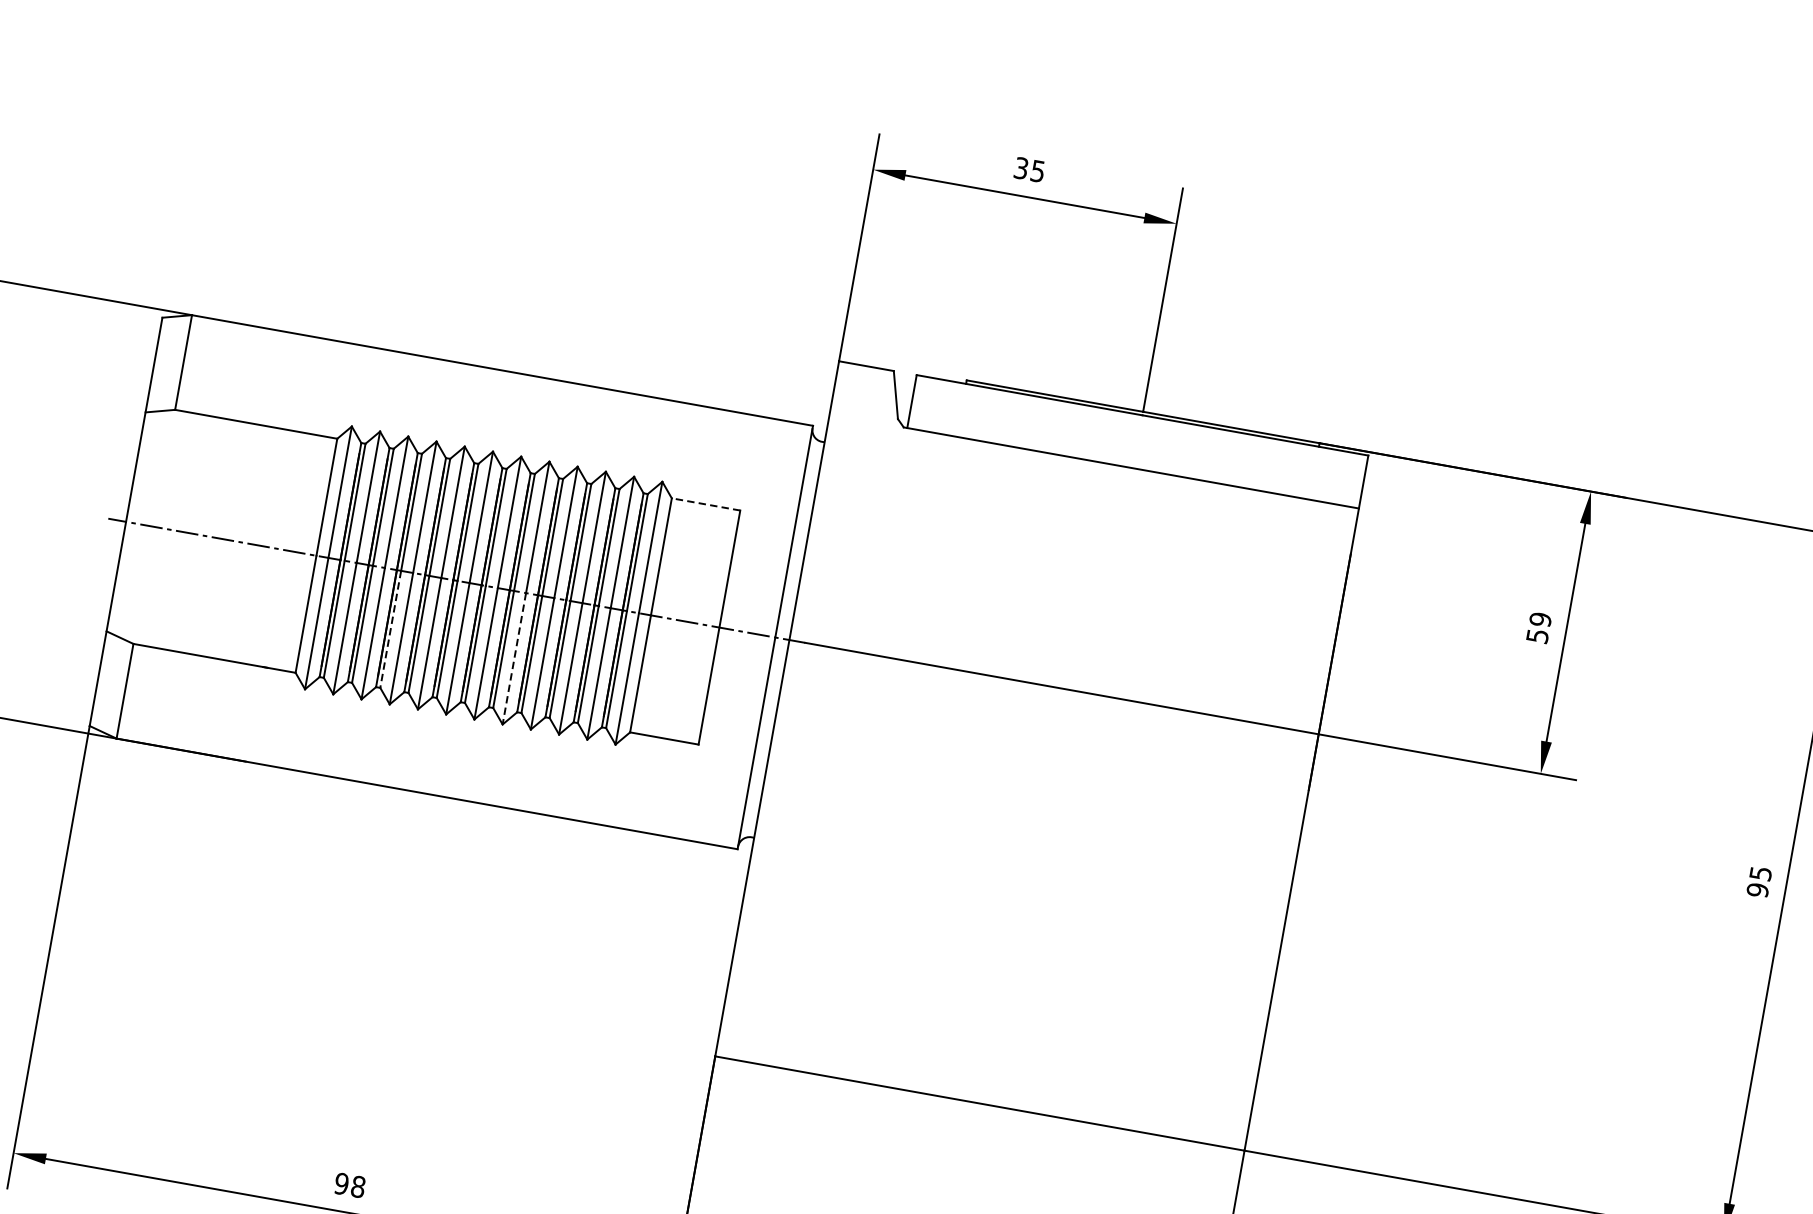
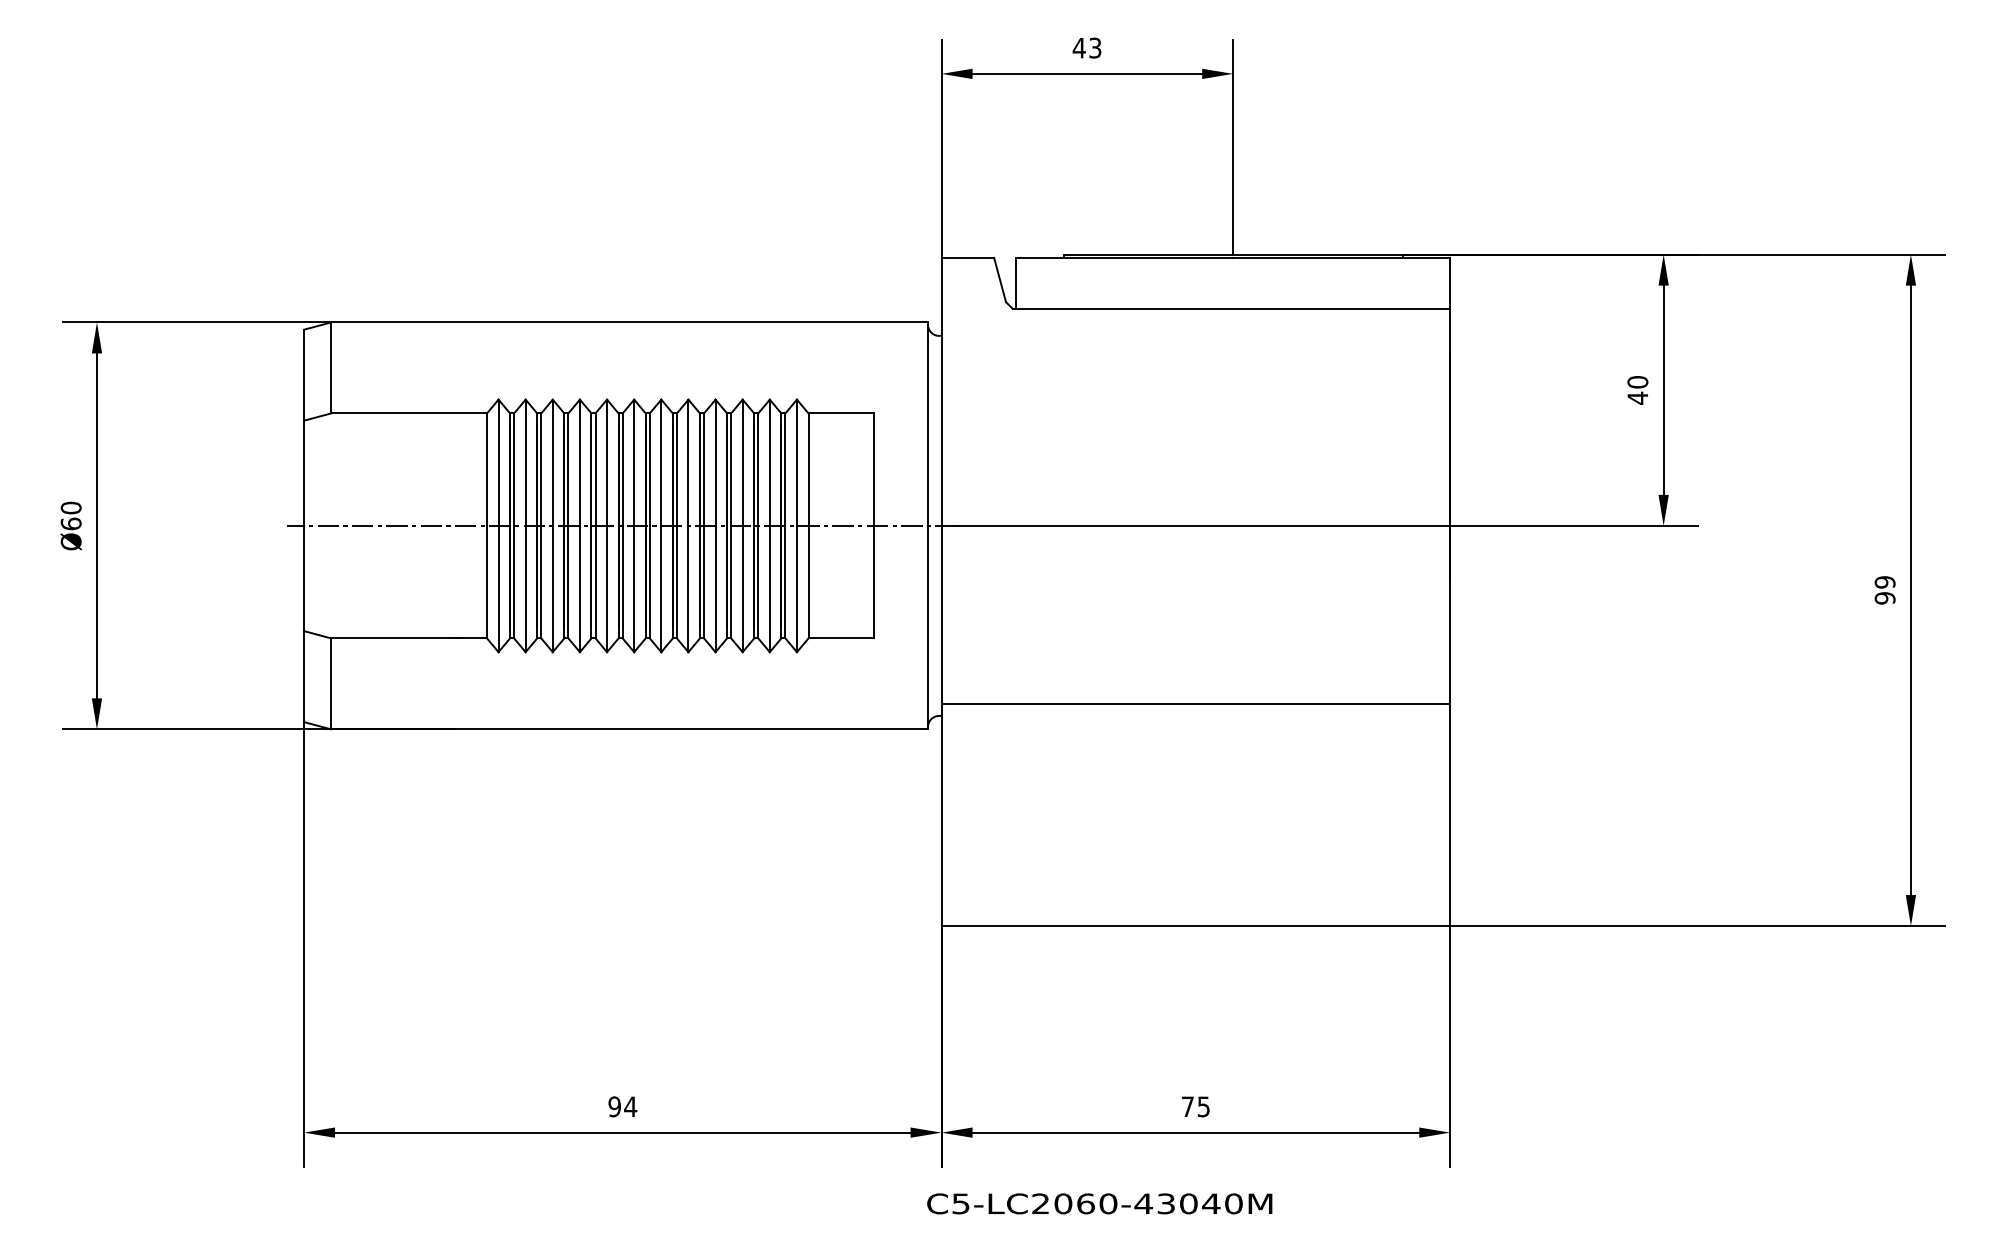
text: (1028, 169) -> (1086, 47), 35 -> 43
line: (706, 504) -> (841, 413), dashed -> solid
text: (1538, 628) -> (1637, 390), 59 -> 40
line: (390, 629) -> (568, 582), dashed -> solid
line: (514, 659) -> (688, 589), dashed -> solid
line: (1020, 872) -> (1195, 704), added
text: (1760, 873) -> (1884, 582), 95 -> 99
text: (358, 1186) -> (630, 1106), 98 -> 94

